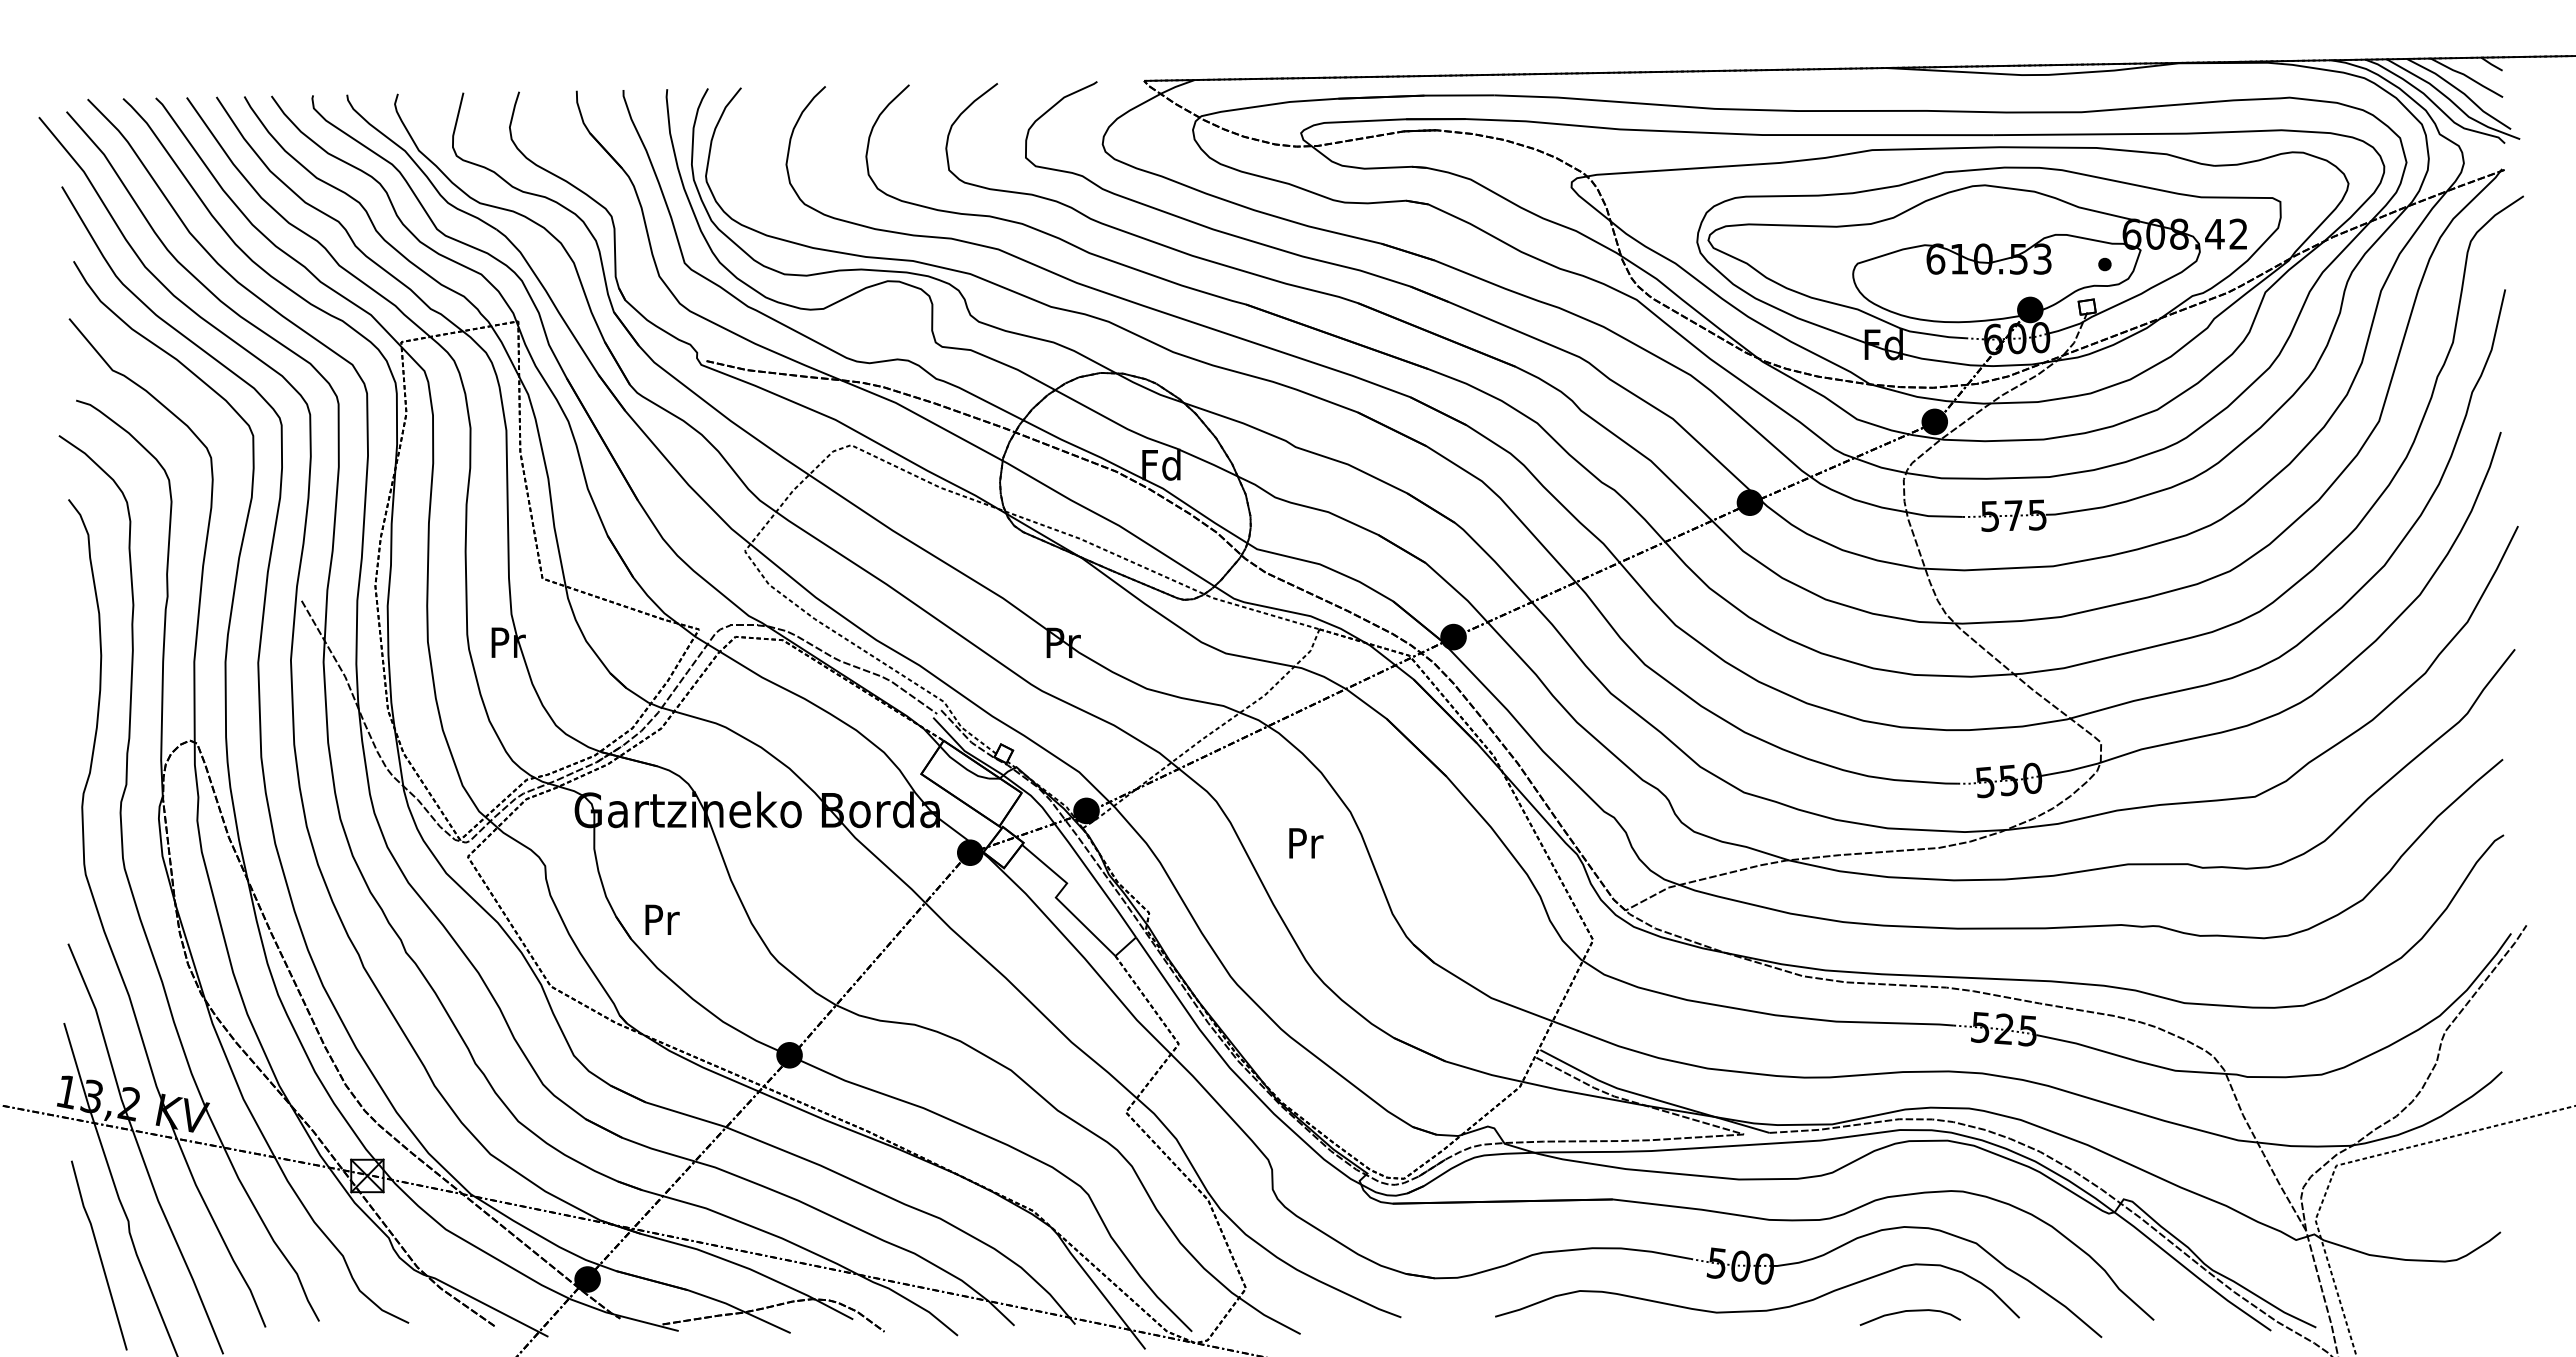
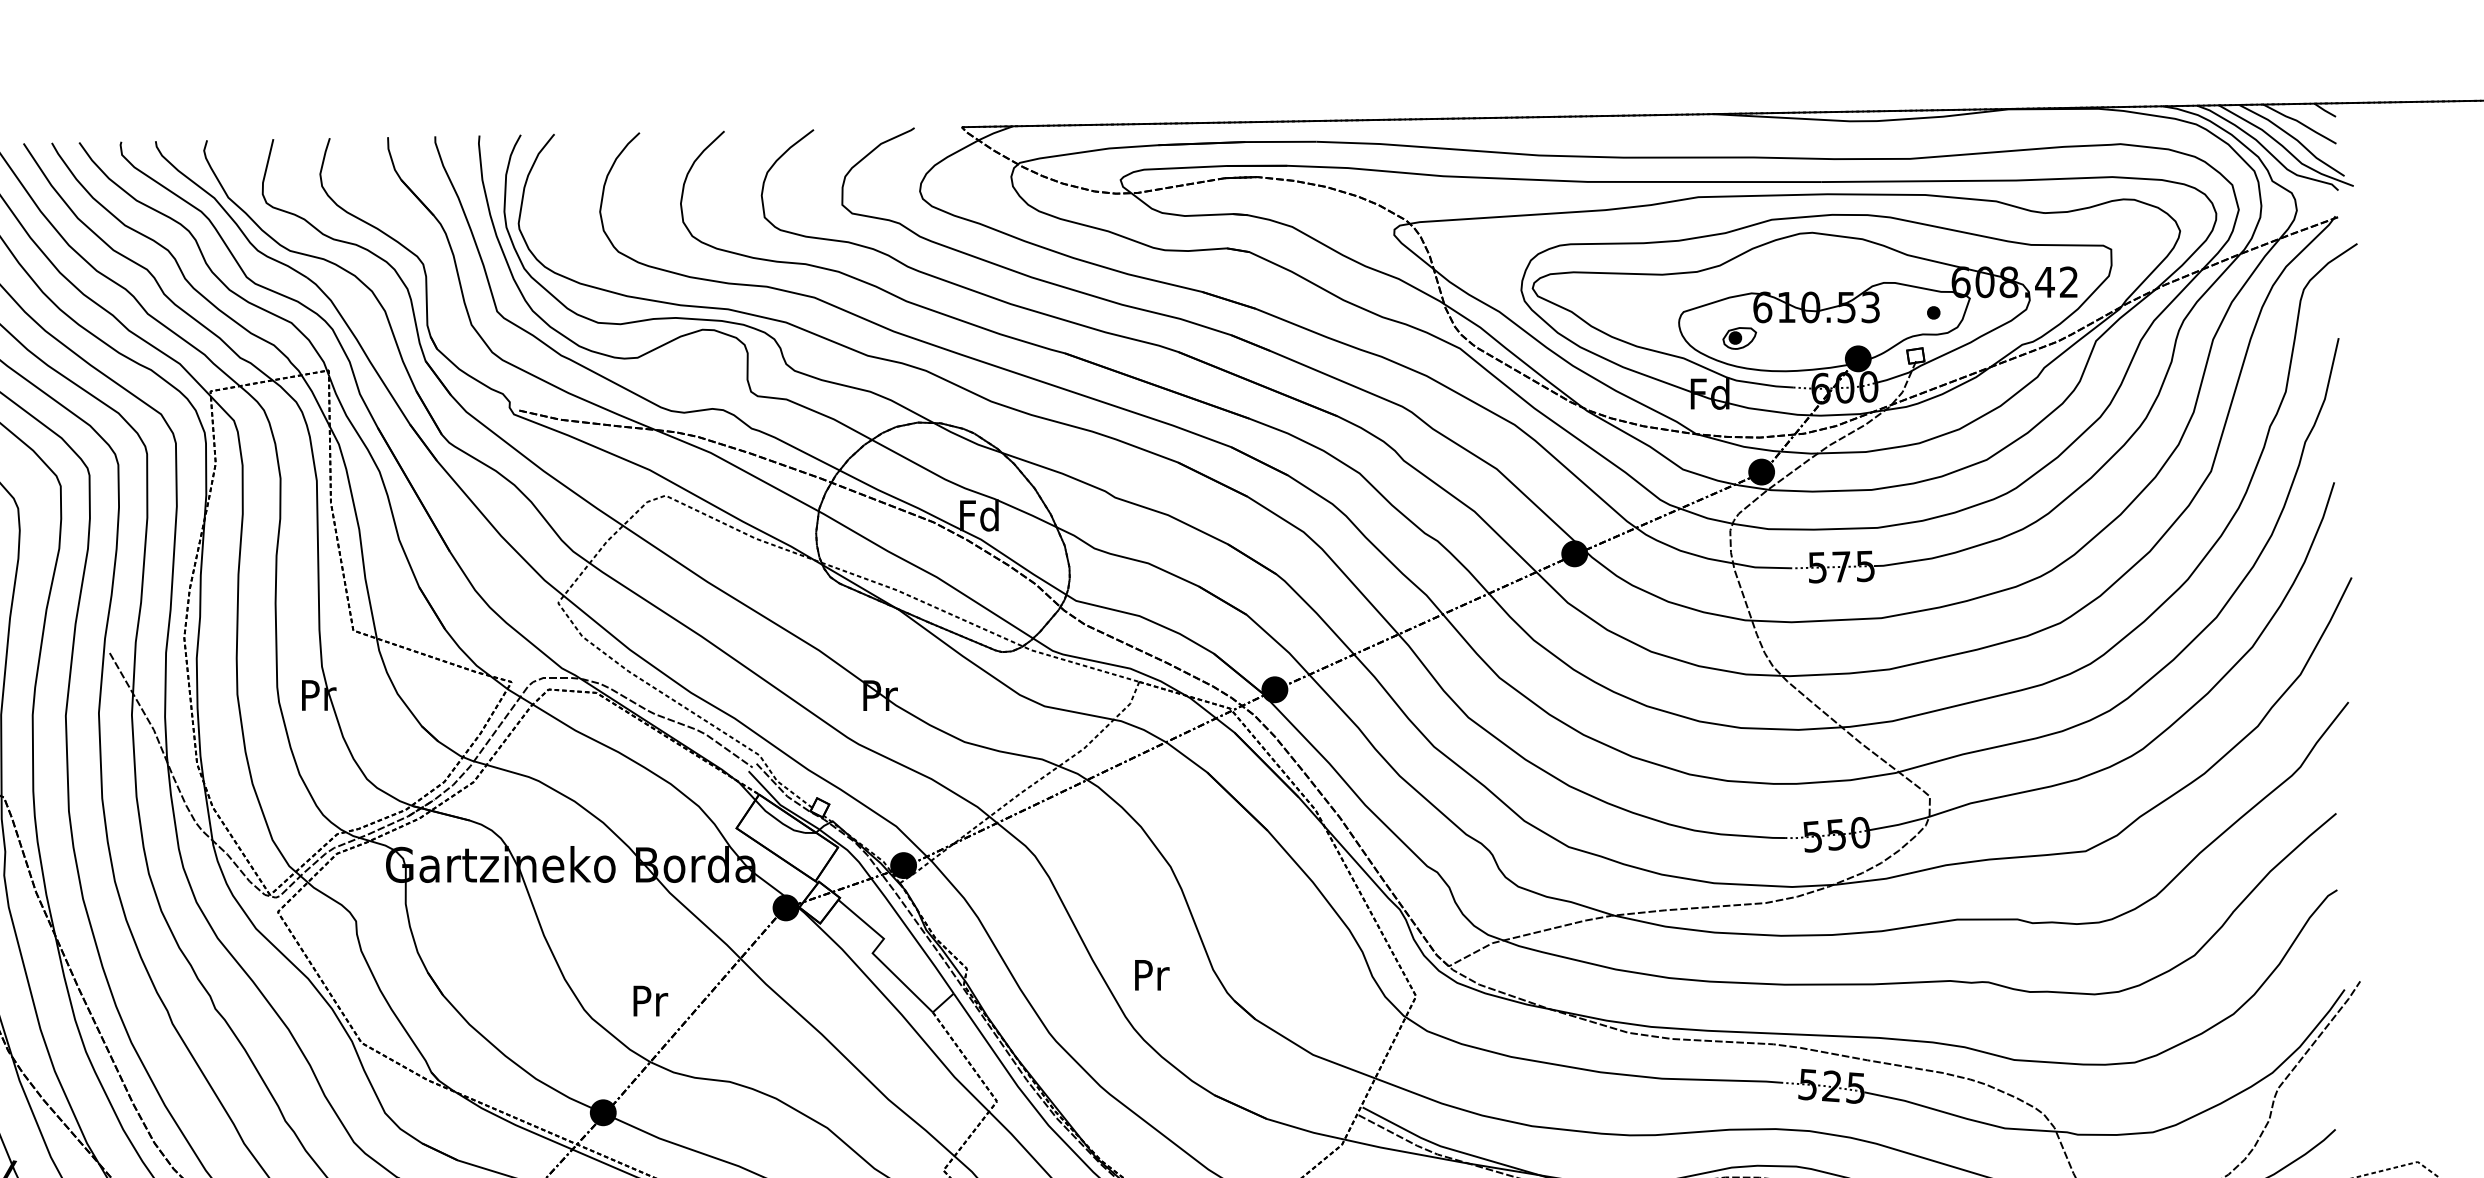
part: (1913, 289) -> (1740, 338), added
text: (1306, 843) -> (1152, 975), moved
text: (662, 919) -> (650, 1000), moved

